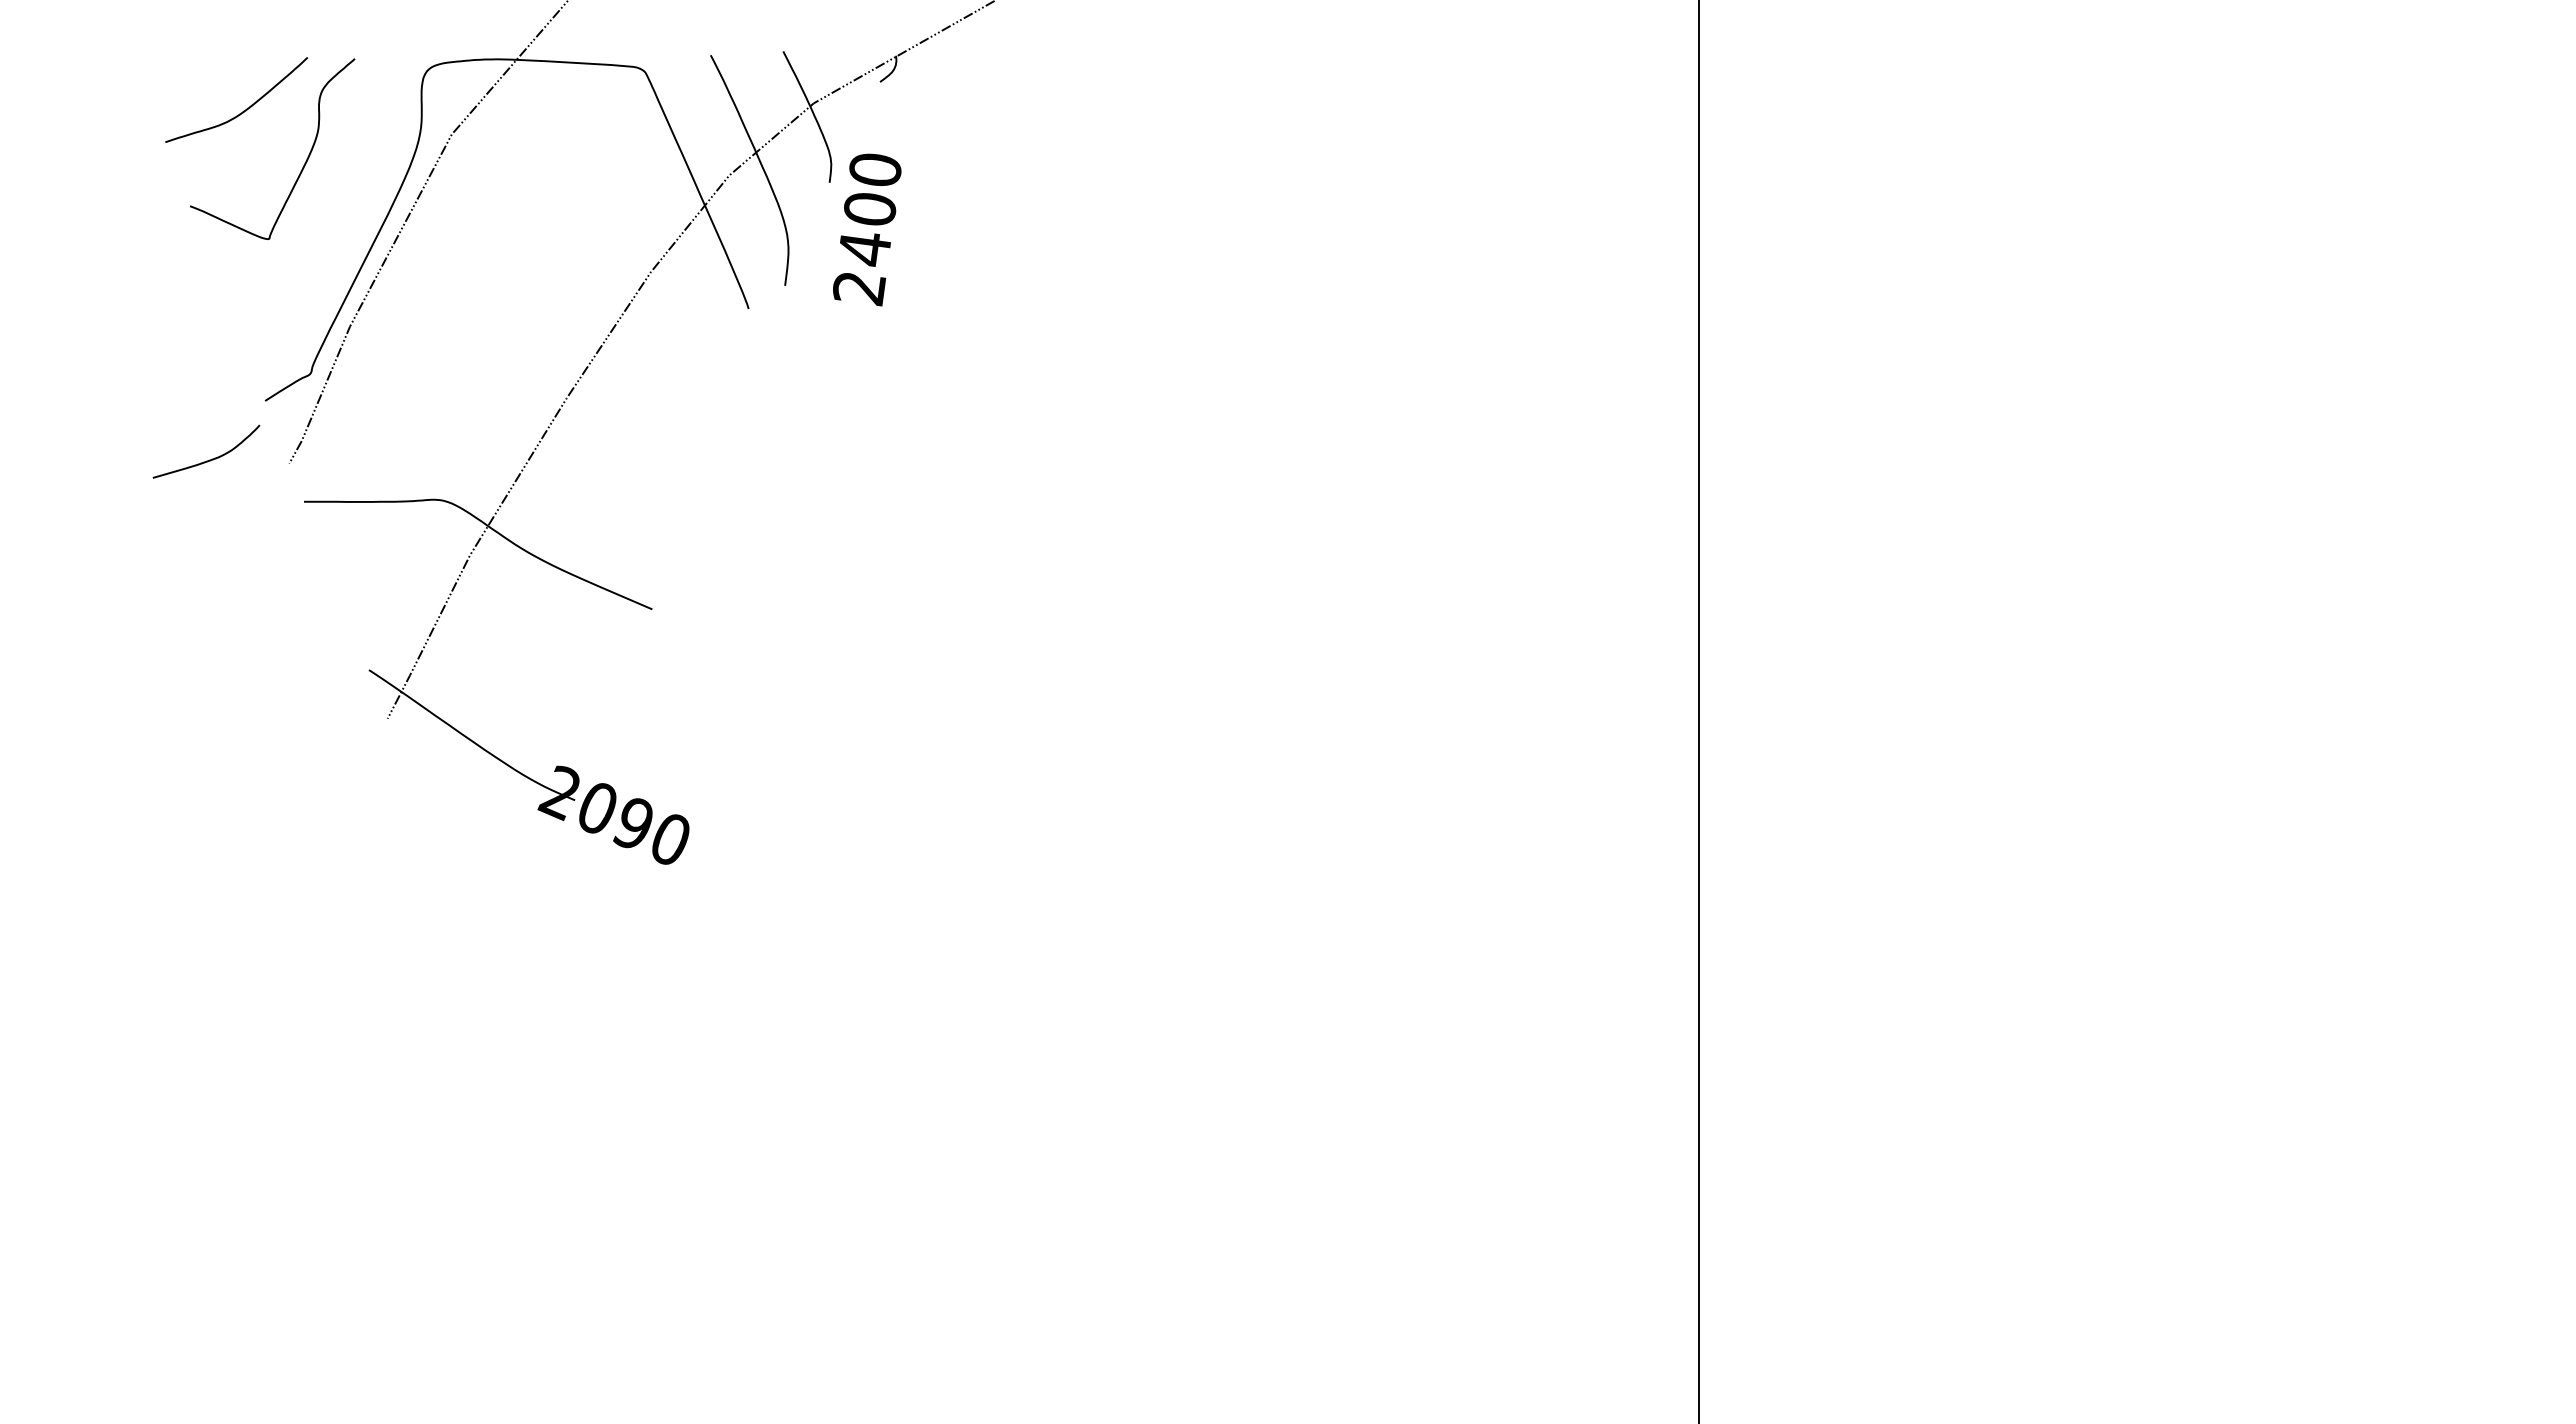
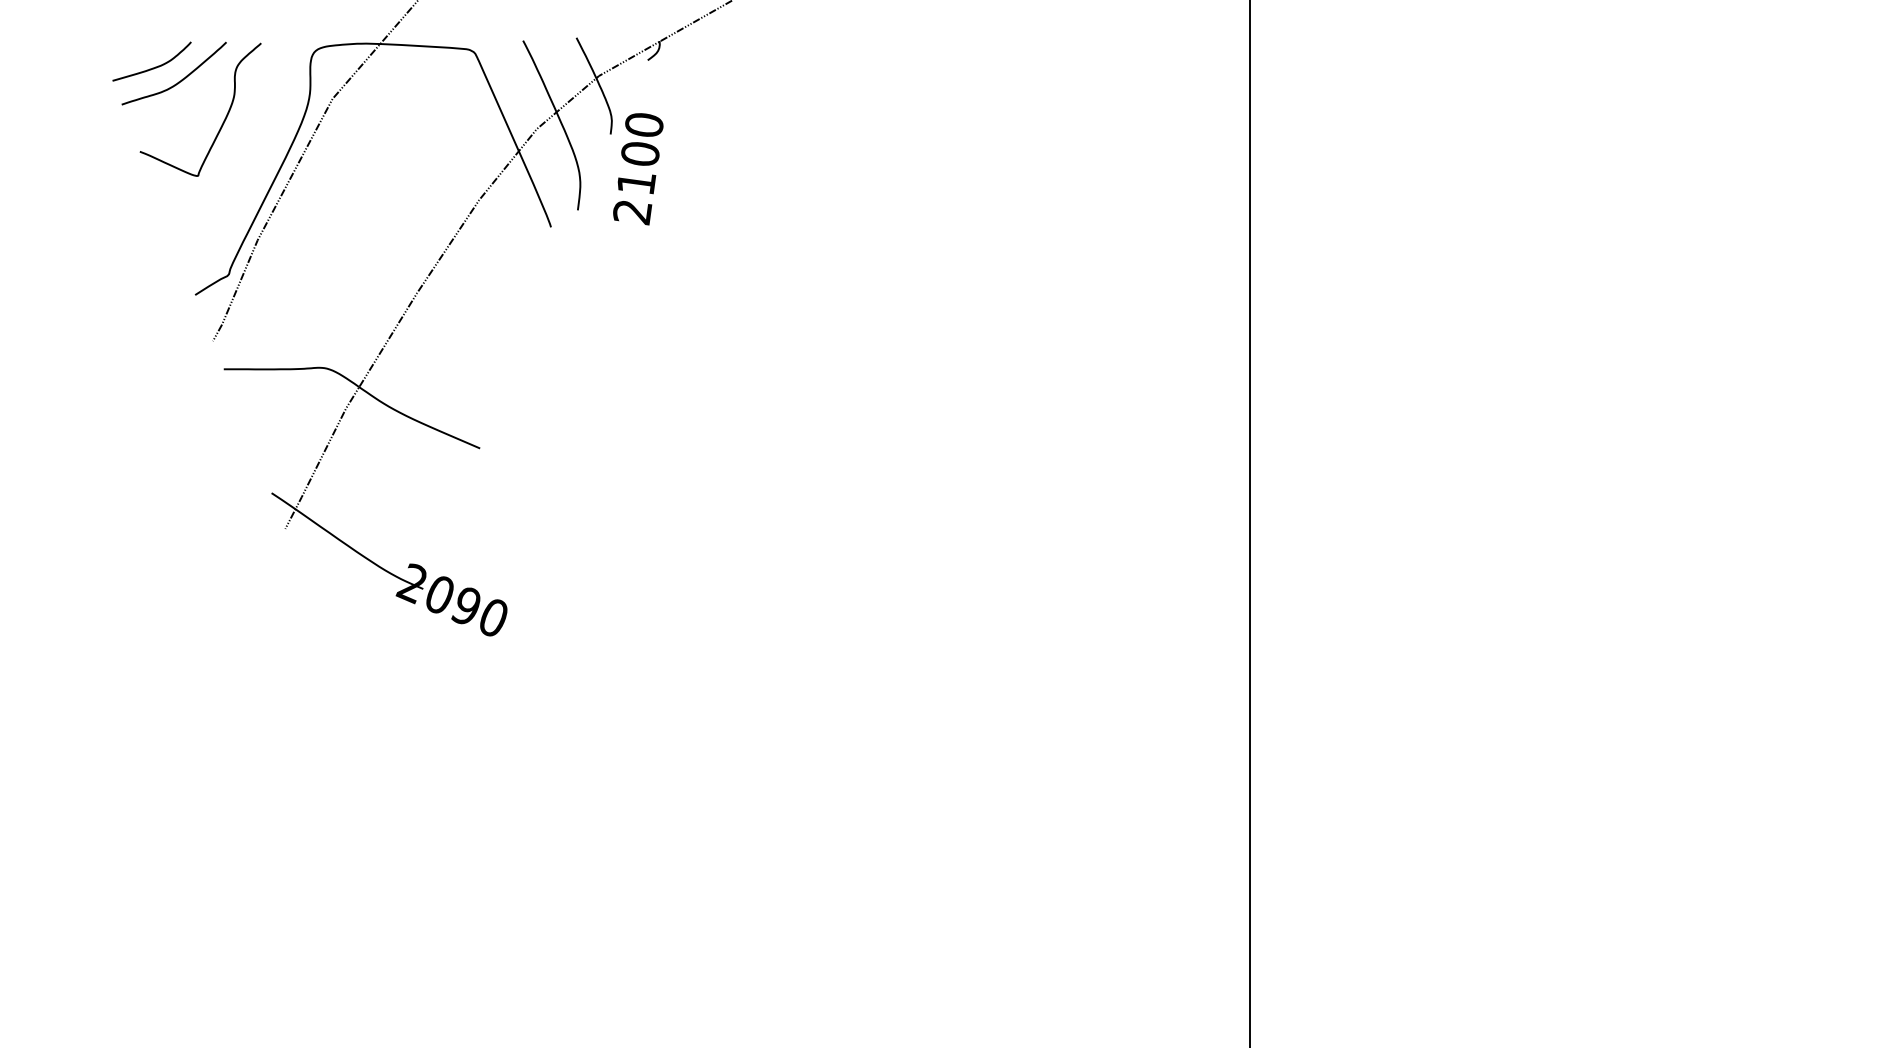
text: (865, 249) -> (637, 183), 2400 -> 2100
curve: (209, 459) -> (154, 67), moved

